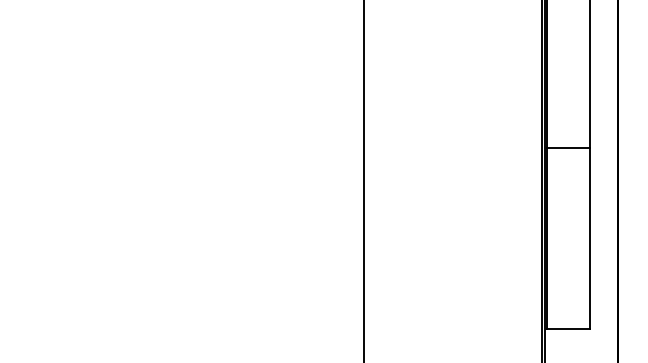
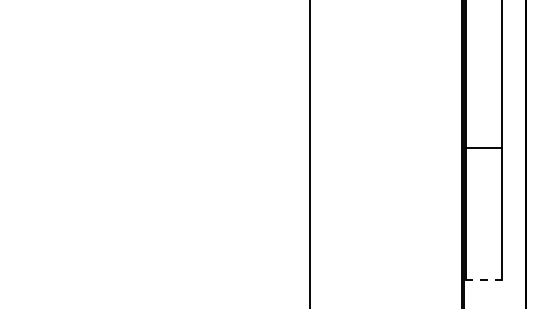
line: (568, 148) -> (484, 148), moved
line: (567, 328) -> (483, 279), solid -> dashed

